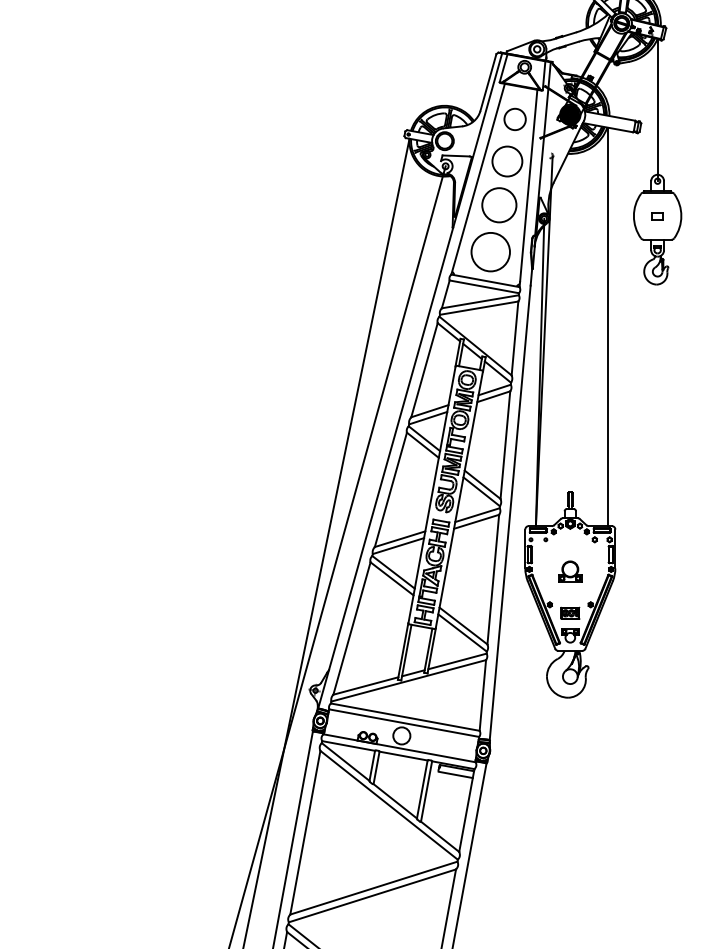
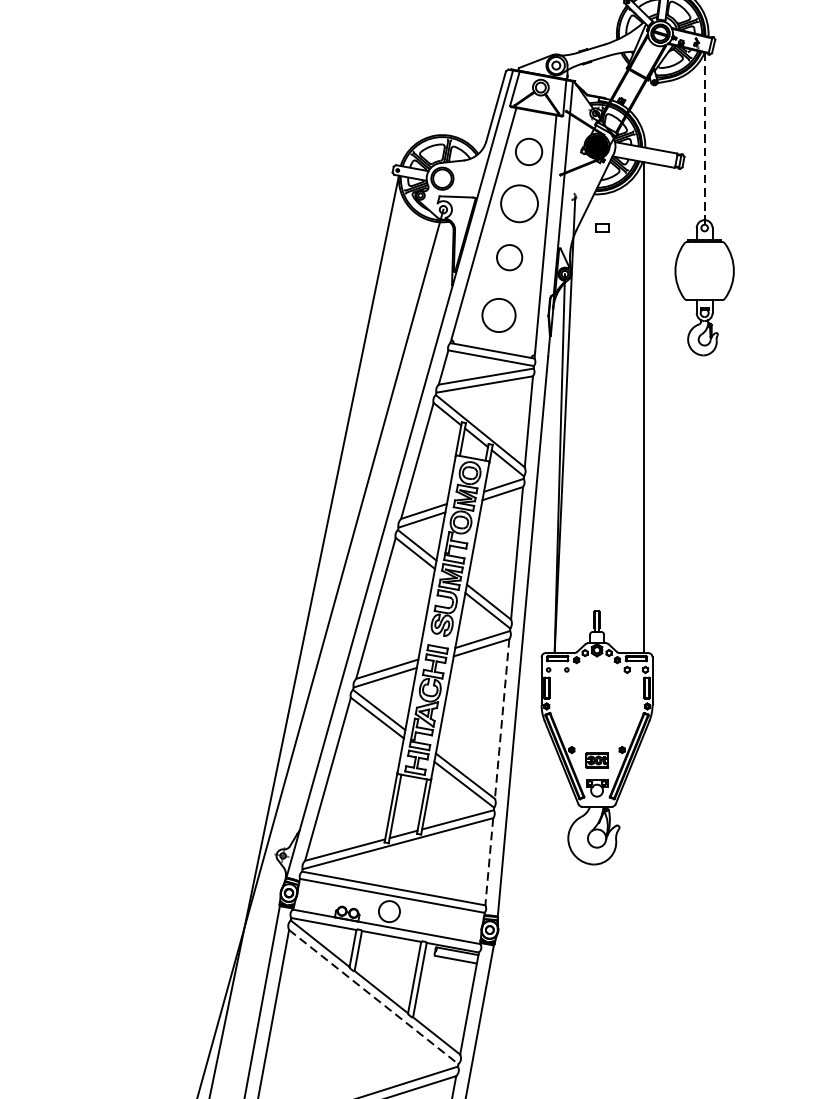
line: (657, 110) -> (704, 140), solid -> dashed
circle: (499, 205) -> (509, 257), size x0.6
part: (657, 216) -> (602, 228), moved
circle: (490, 251) -> (498, 314), size x0.7
part: (570, 571) -> (597, 708), removed
line: (493, 580) -> (502, 720), solid -> dashed
line: (482, 695) -> (488, 861), solid -> dashed
line: (389, 805) -> (374, 997), solid -> dashed

